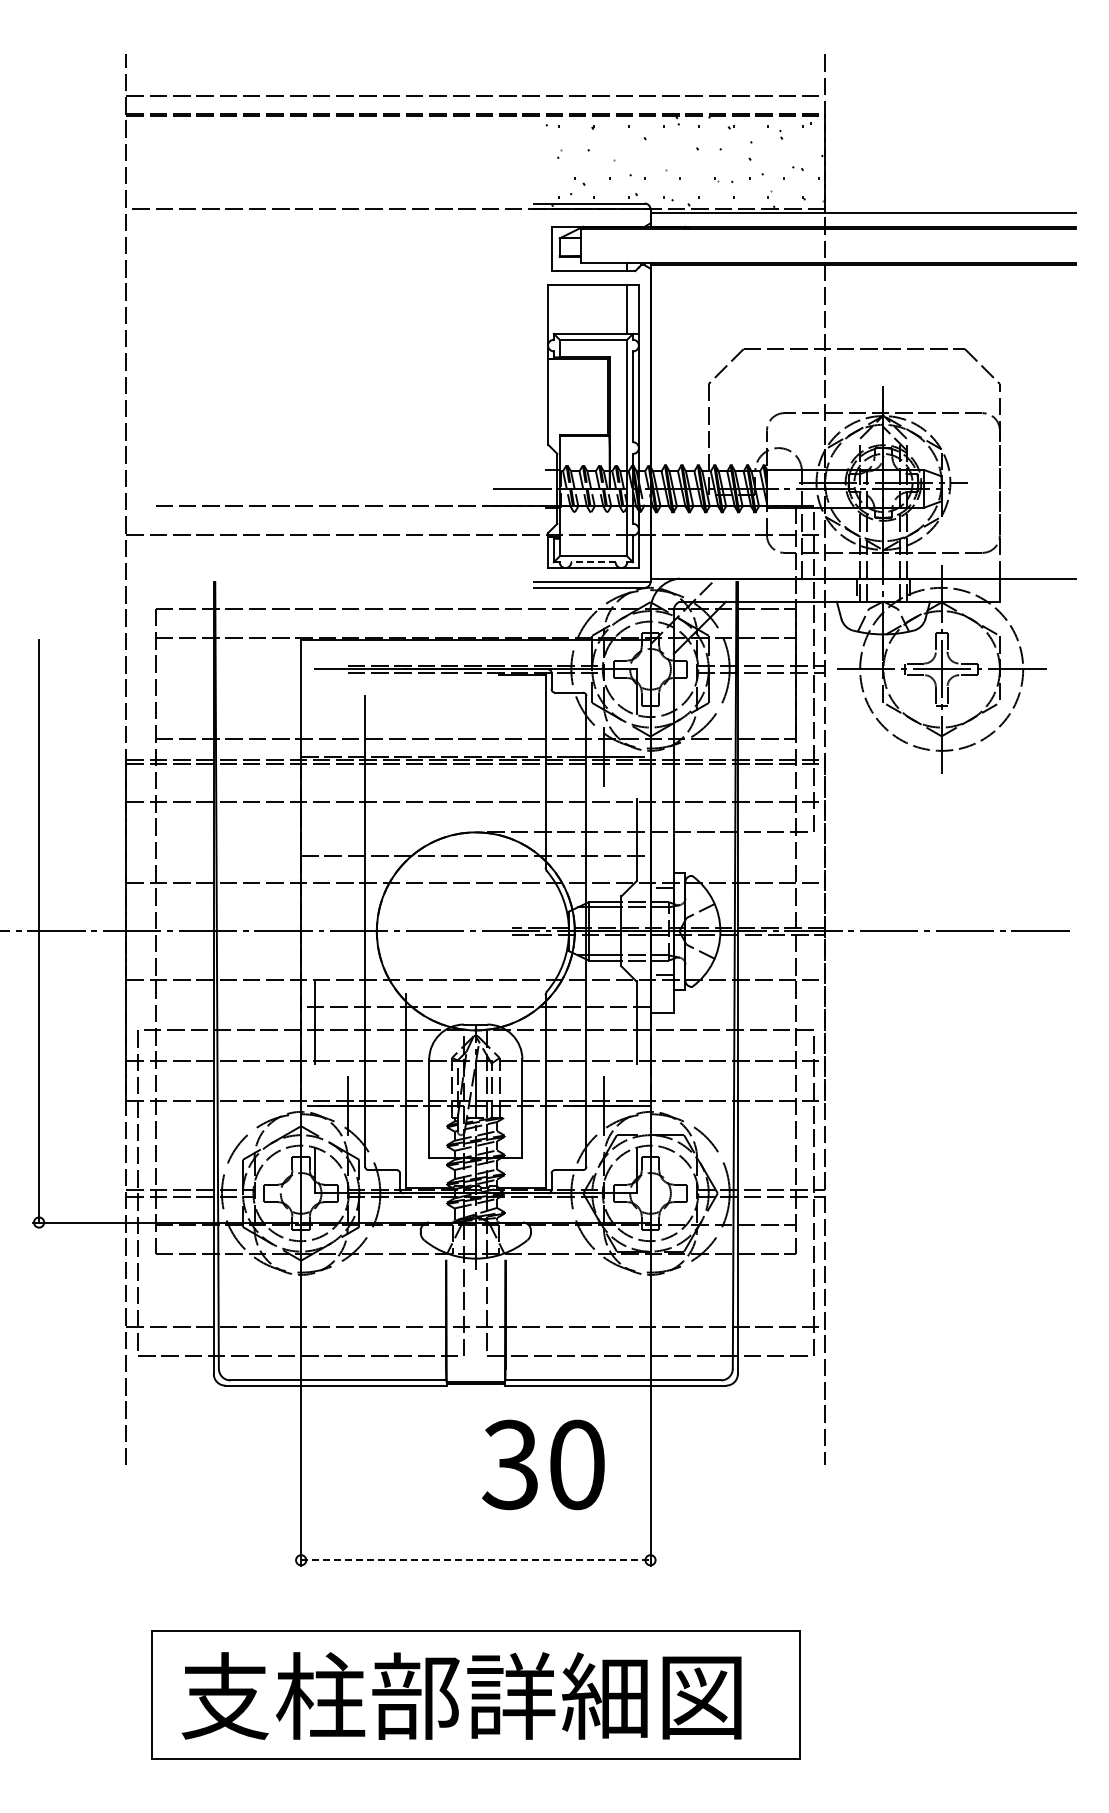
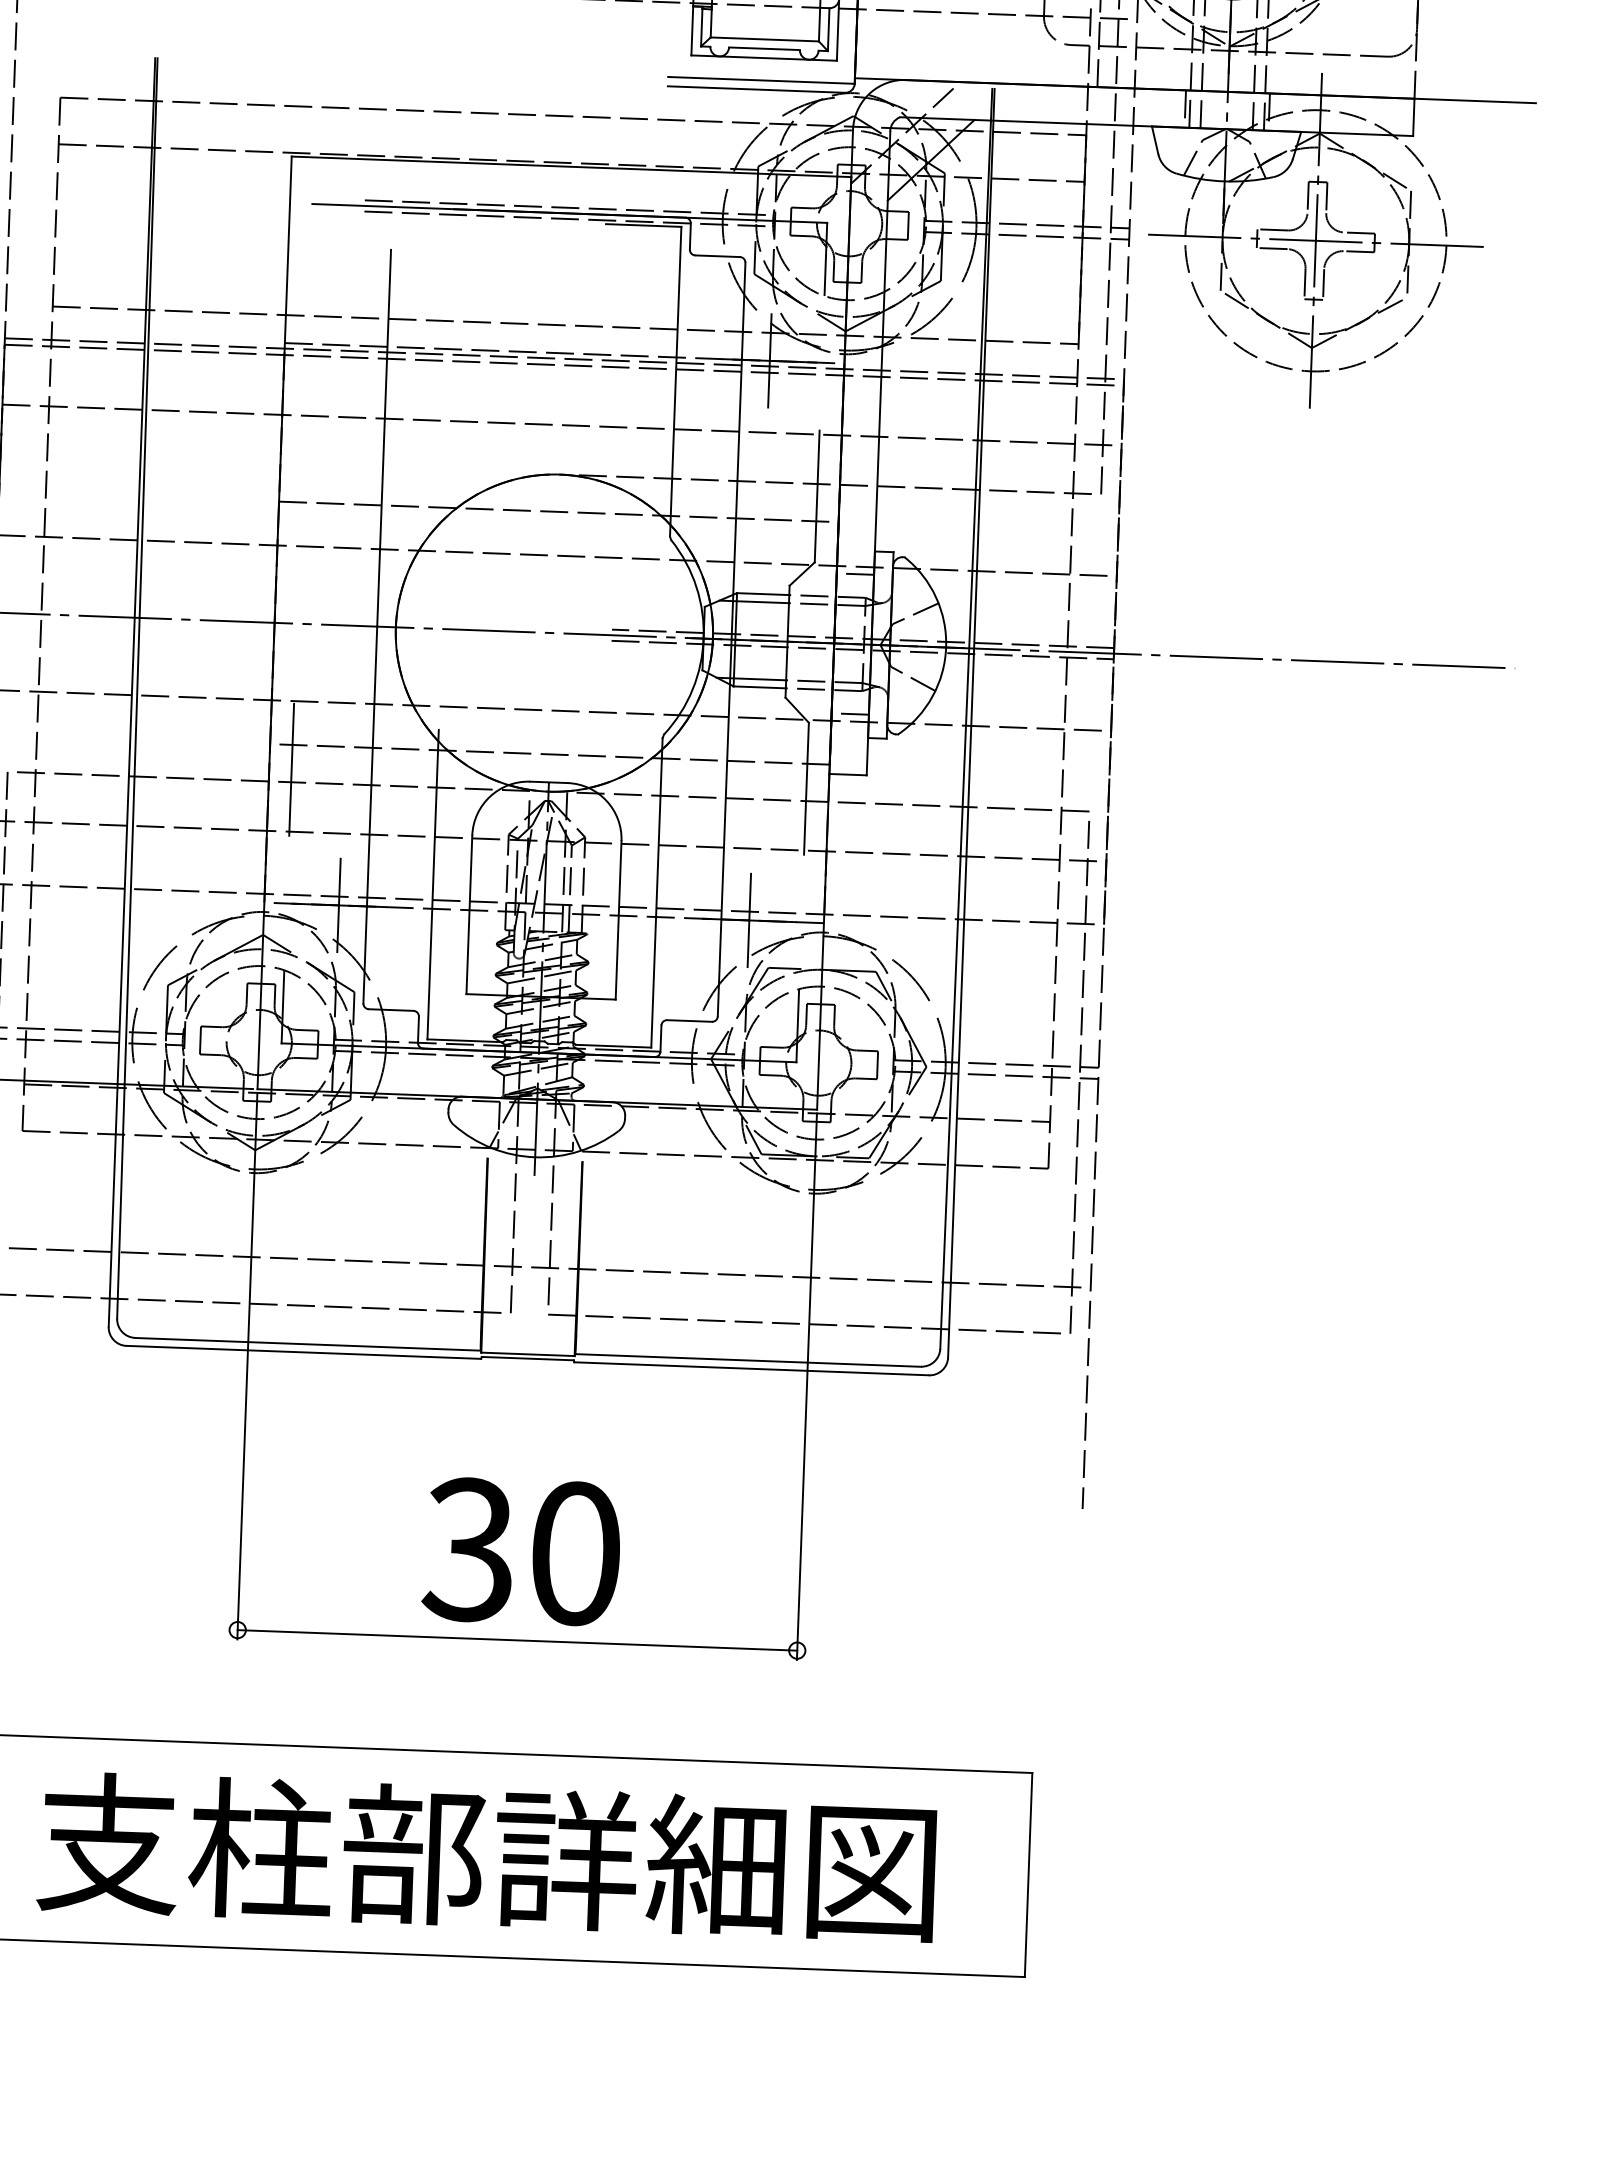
line: (592, 562) -> (762, 49), dashed -> solid
text: (543, 1464) -> (521, 1551), moved
line: (475, 1560) -> (516, 1640), dashed -> solid

